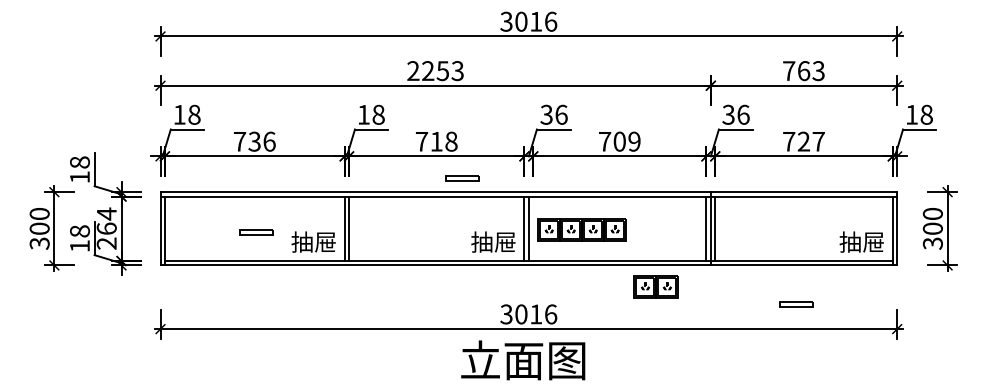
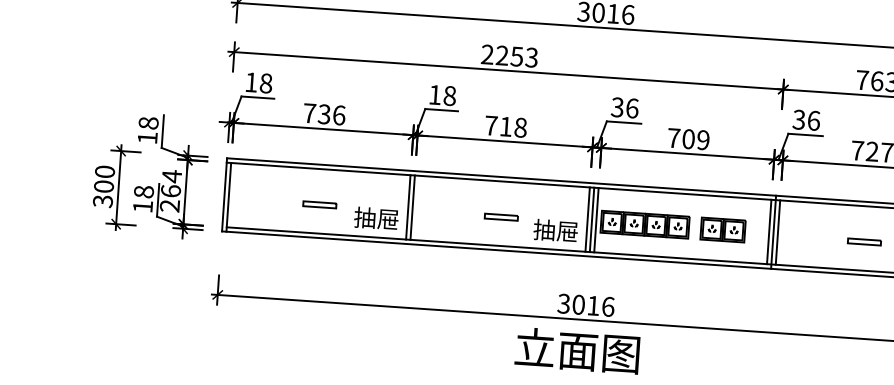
part: (462, 178) -> (501, 217), moved
line: (533, 228) -> (596, 219), added
part: (655, 286) -> (722, 229), moved
part: (796, 304) -> (864, 242), moved

